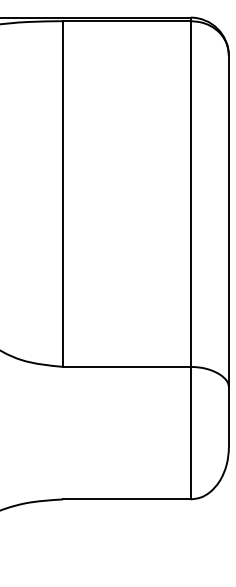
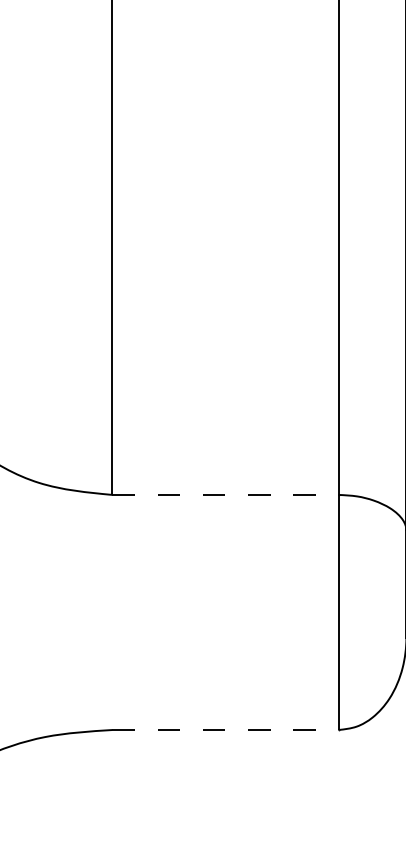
line: (126, 366) -> (224, 494), solid -> dashed
line: (126, 499) -> (224, 730), solid -> dashed

